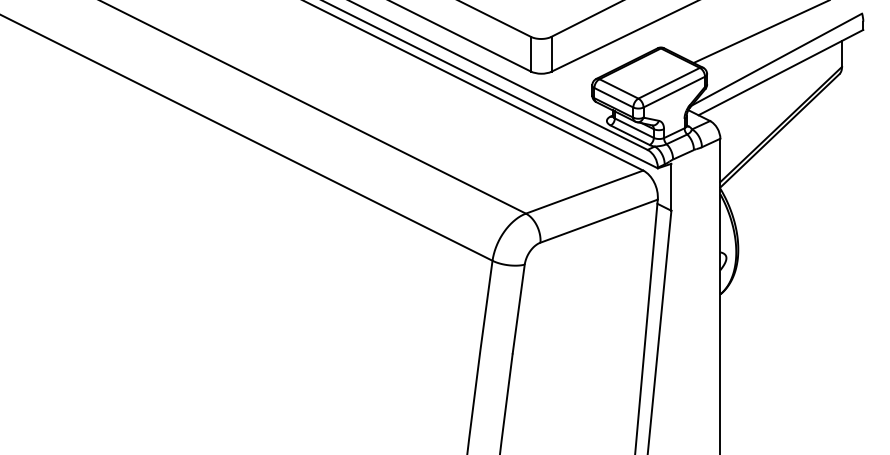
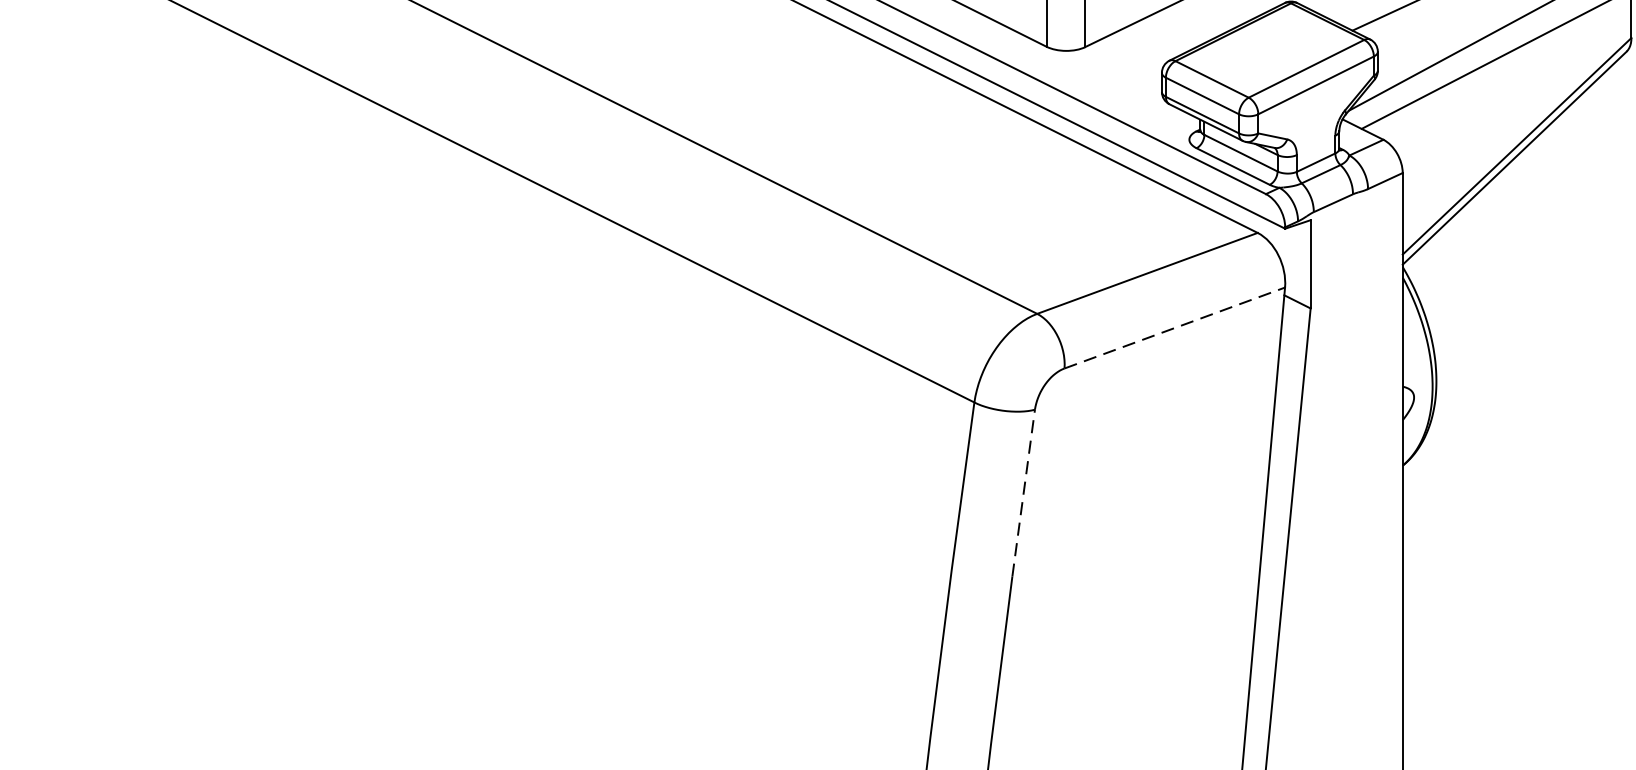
line: (599, 221) -> (1175, 328), solid -> dashed
line: (518, 309) -> (1023, 494), solid -> dashed

